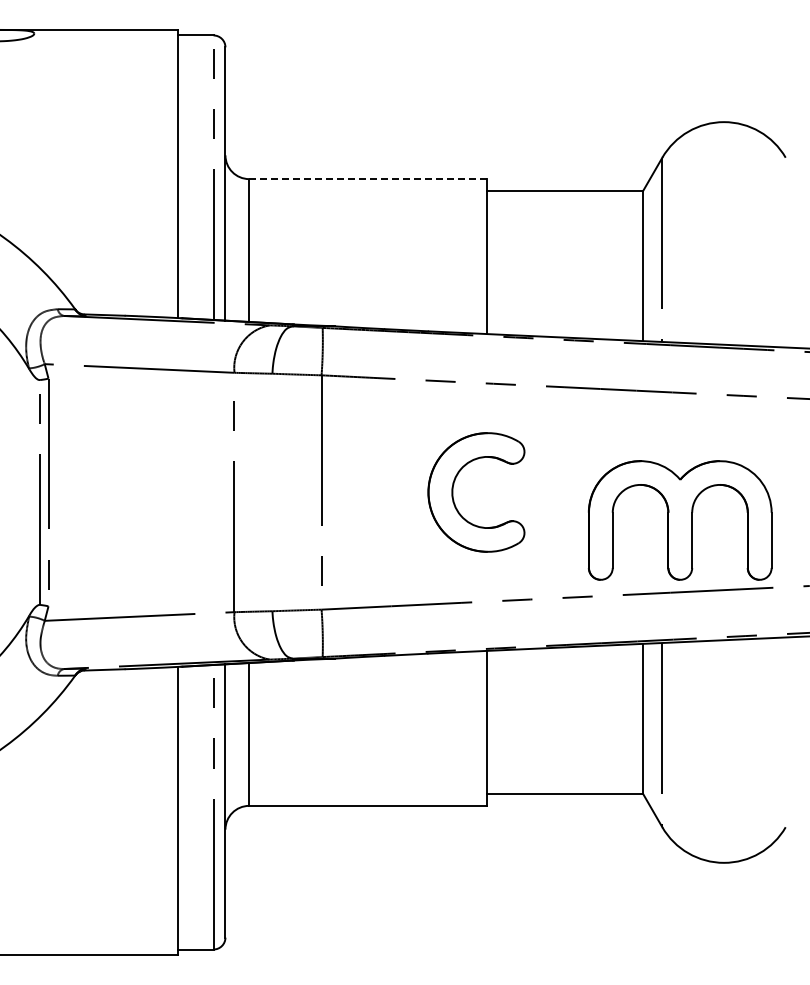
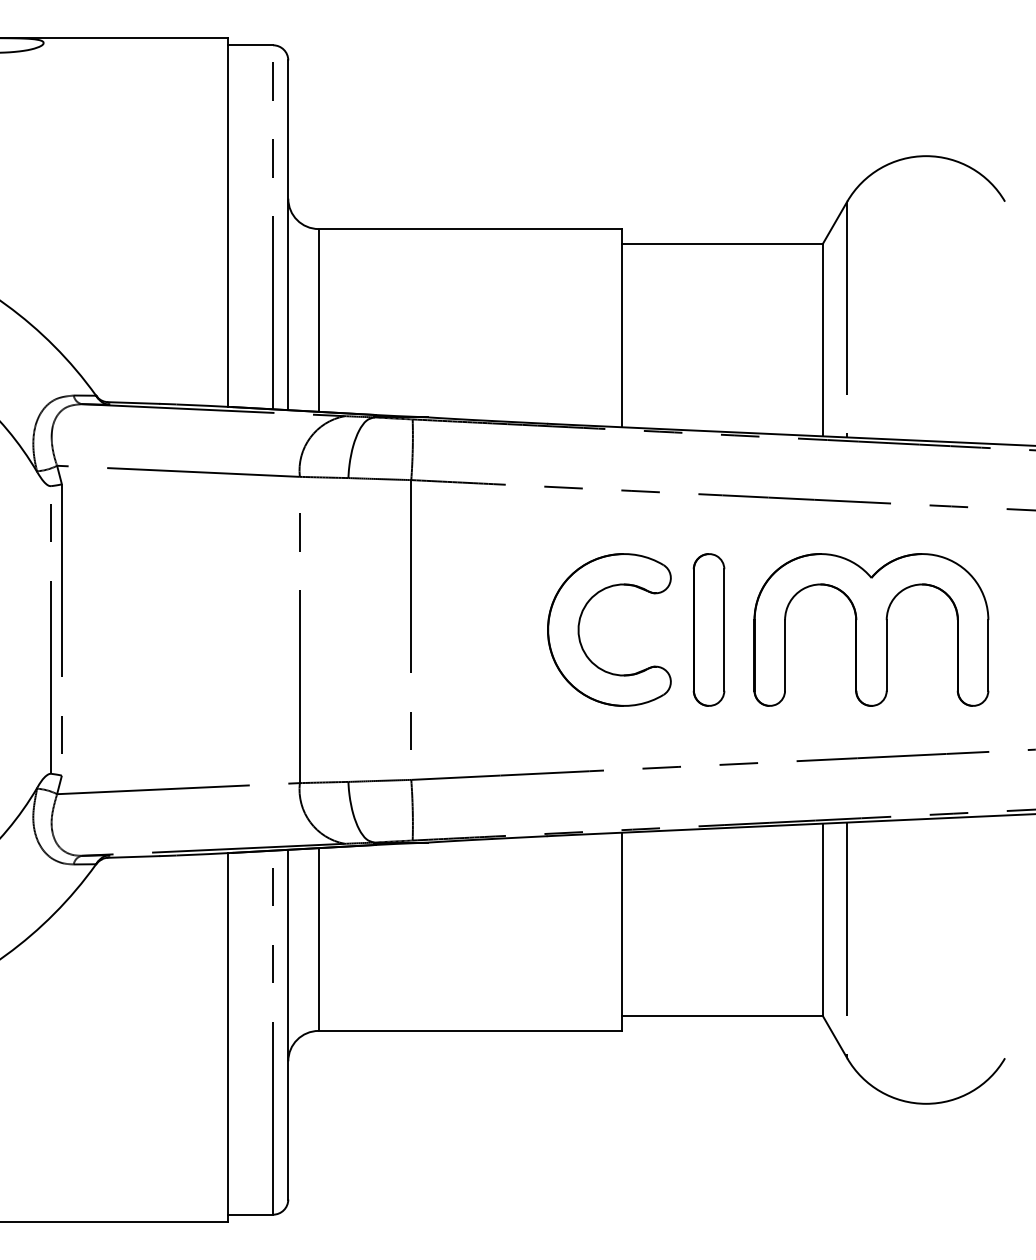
line: (367, 179) -> (470, 229), dashed -> solid
part: (554, 492) -> (709, 630), added
part: (680, 520) -> (871, 630), moved

